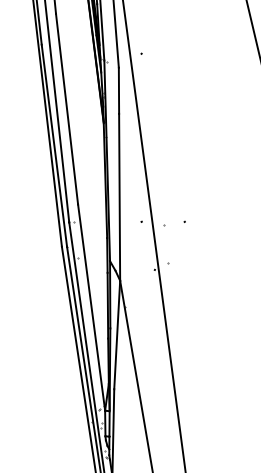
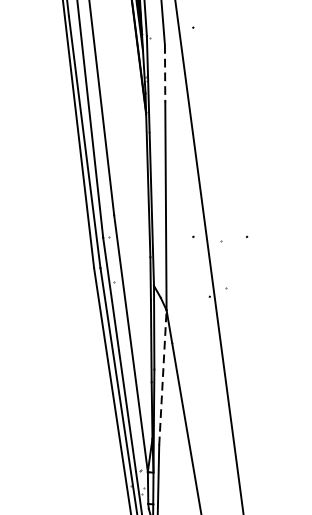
line: (118, 91) -> (164, 74), solid -> dashed
line: (117, 334) -> (163, 377), solid -> dashed

